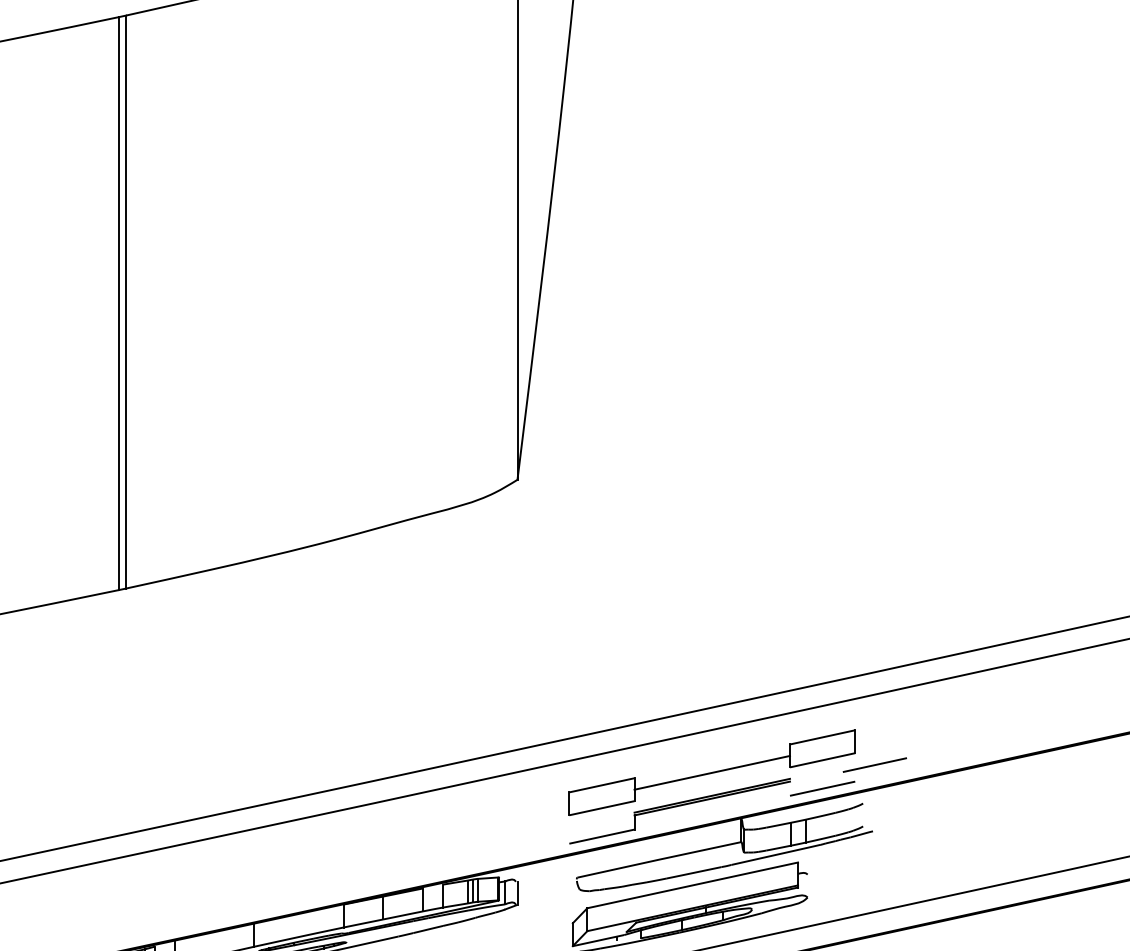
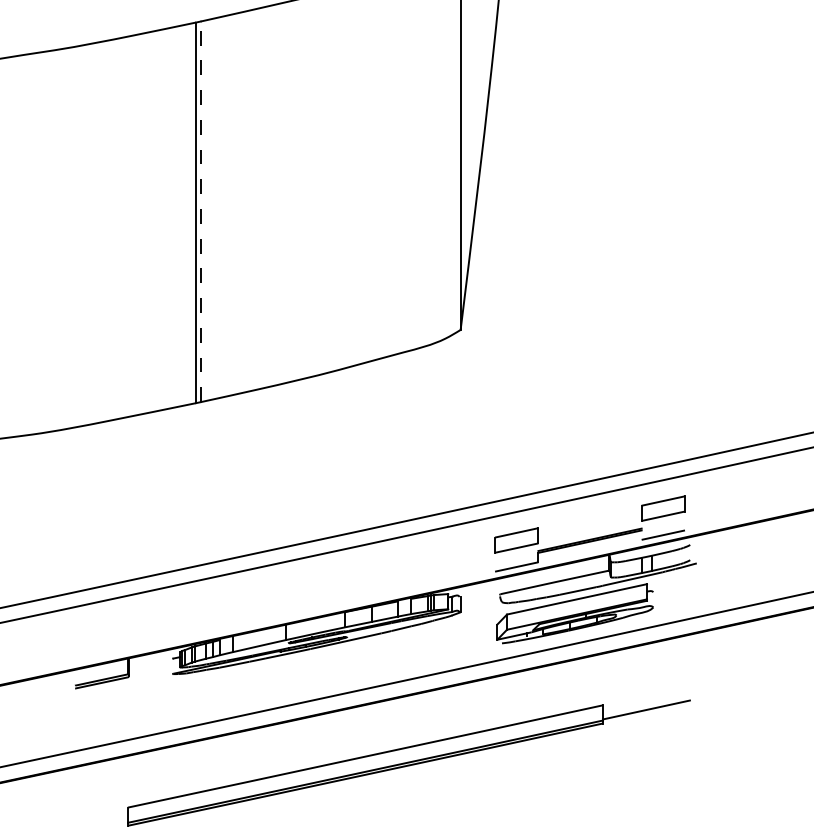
line: (125, 301) -> (200, 211), solid -> dashed
line: (874, 763) -> (697, 518), removed
line: (711, 772) -> (589, 524), removed

